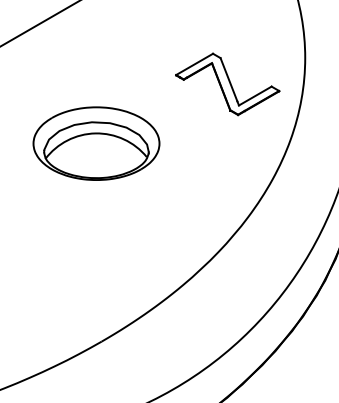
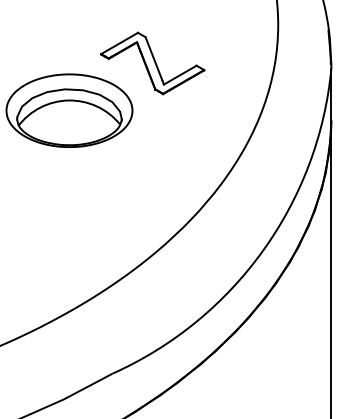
part: (227, 84) -> (152, 63), moved

